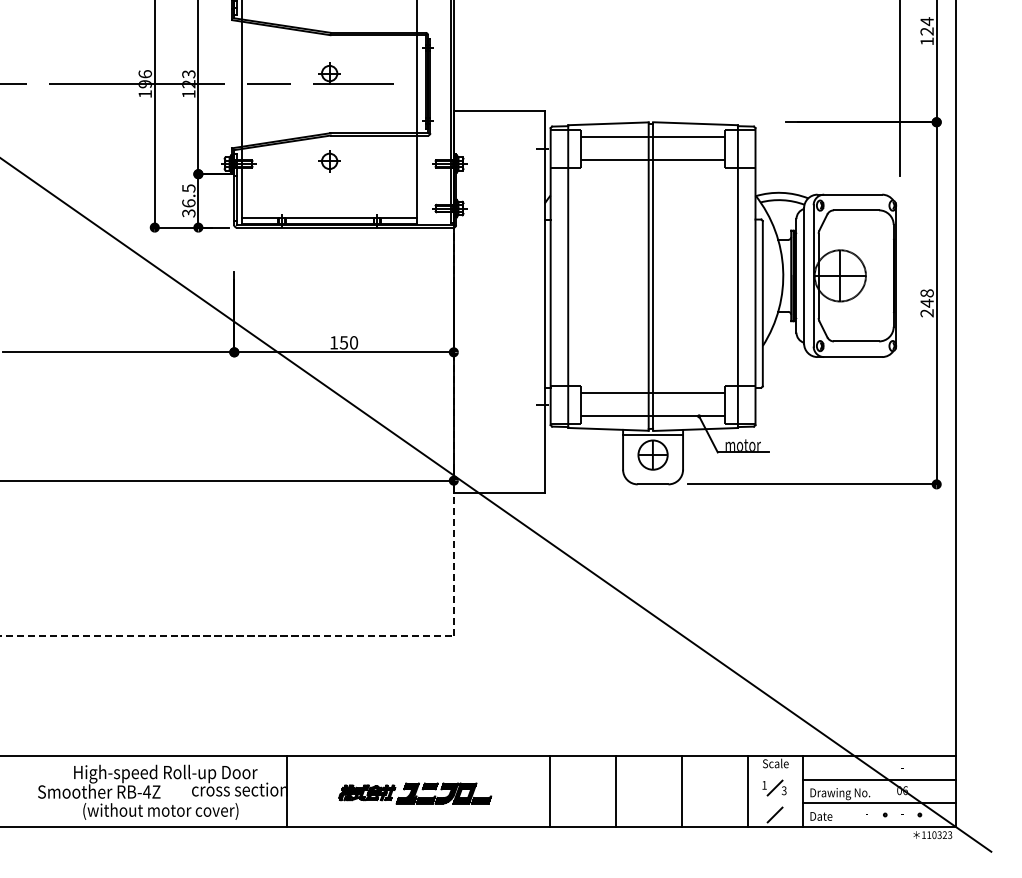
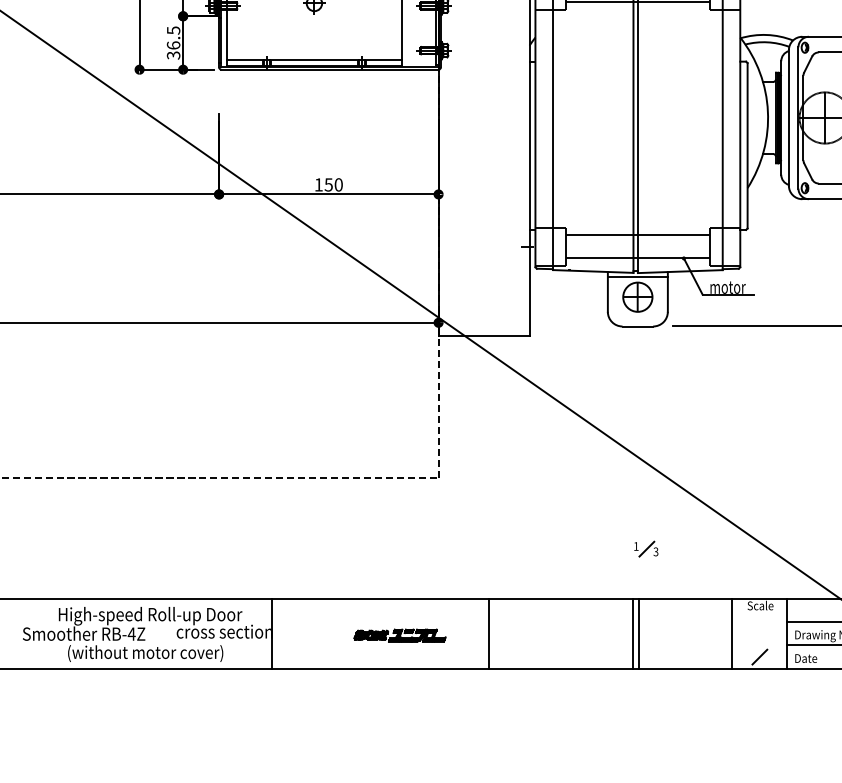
part: (774, 787) -> (646, 548), moved
line: (550, 791) -> (489, 633), moved
line: (615, 791) -> (632, 633), moved
line: (681, 791) -> (638, 633), moved
part: (415, 793) -> (400, 635), size x0.6

